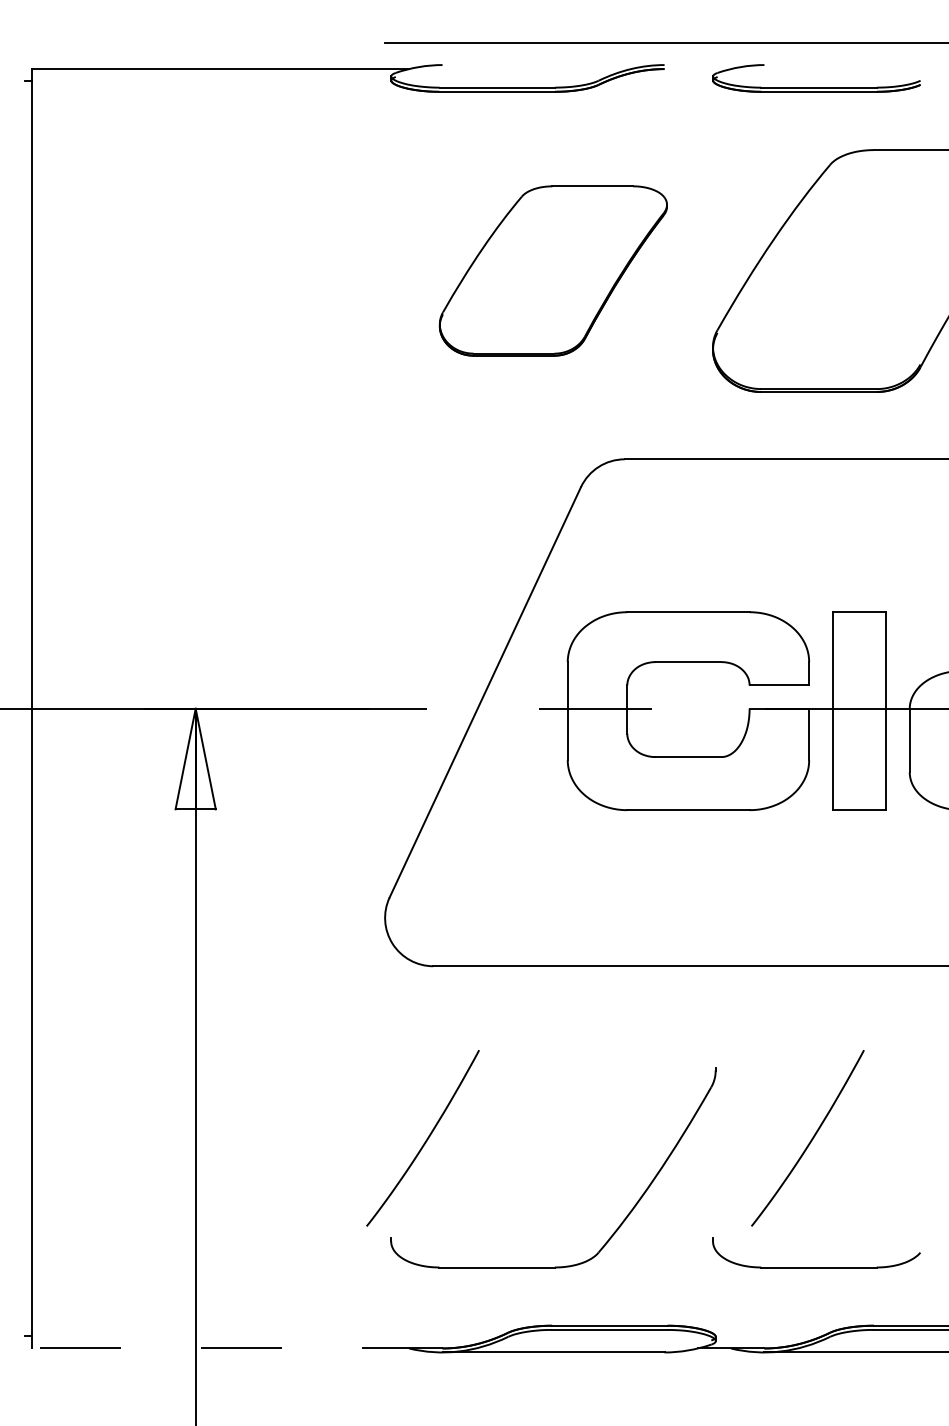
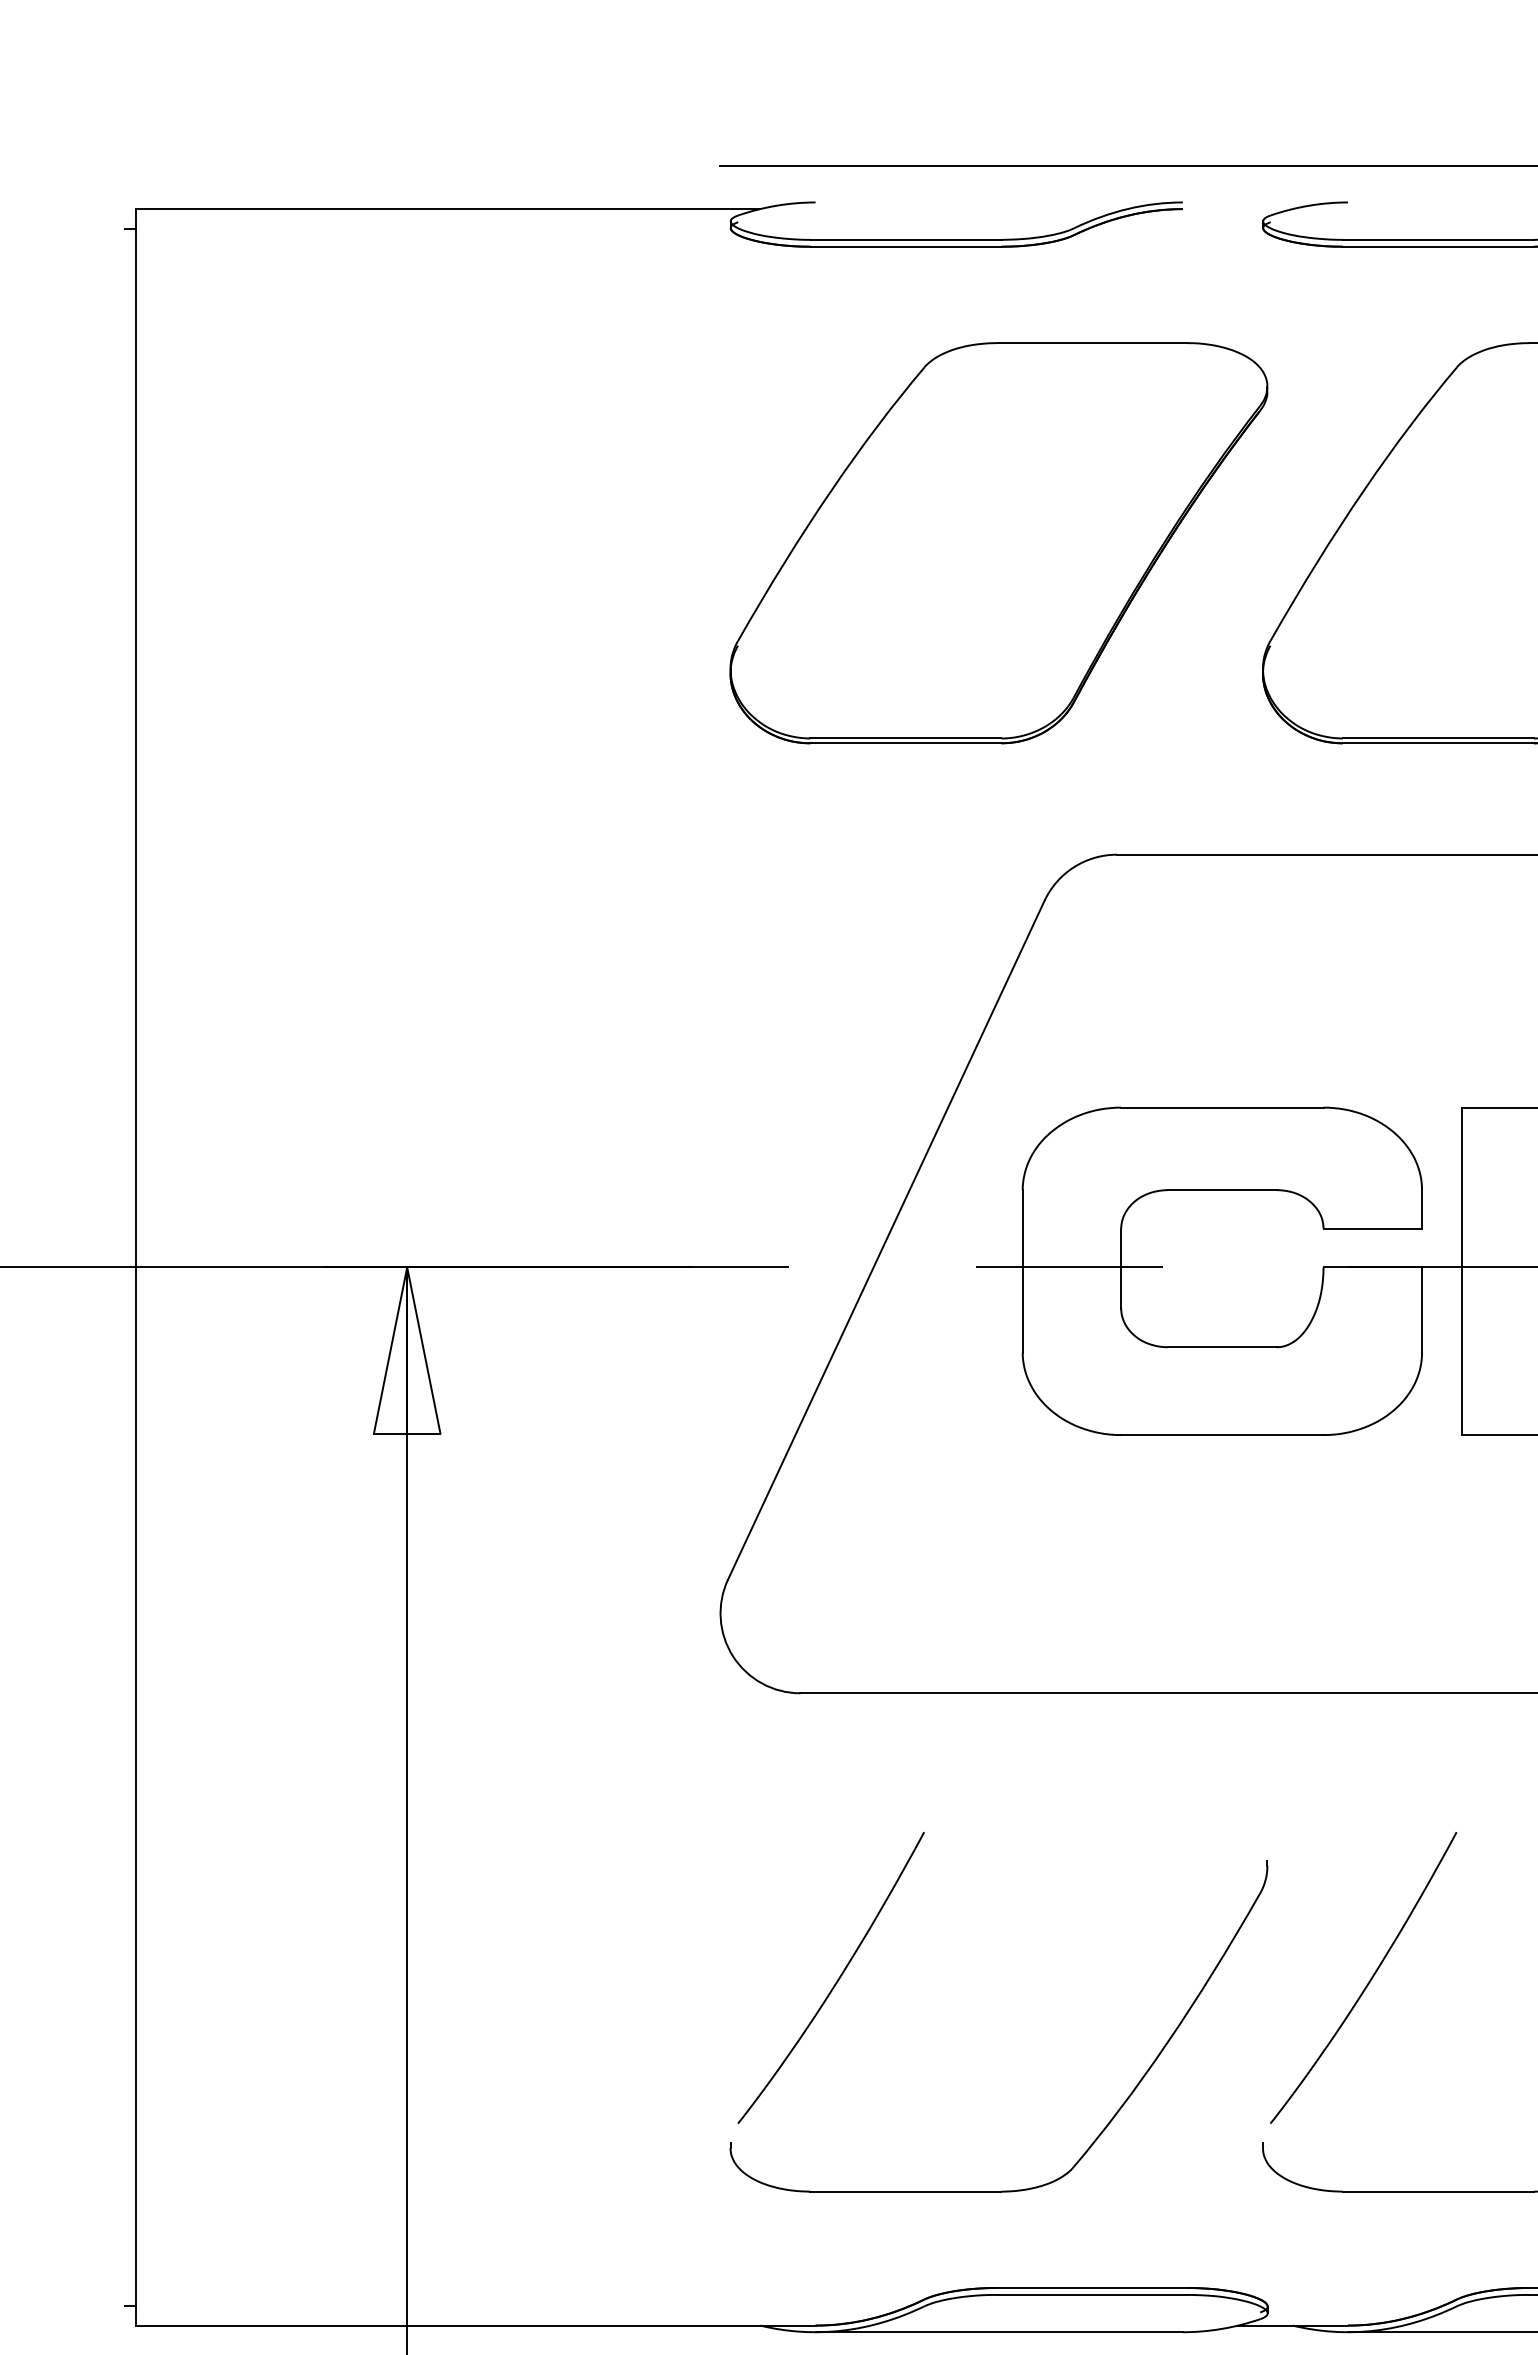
part: (553, 270) -> (999, 542), size x1.43
curve: (425, 1140) -> (835, 1981), moved
curve: (810, 1140) -> (1368, 1981), moved
line: (236, 1348) -> (474, 2325), dashed -> solid

